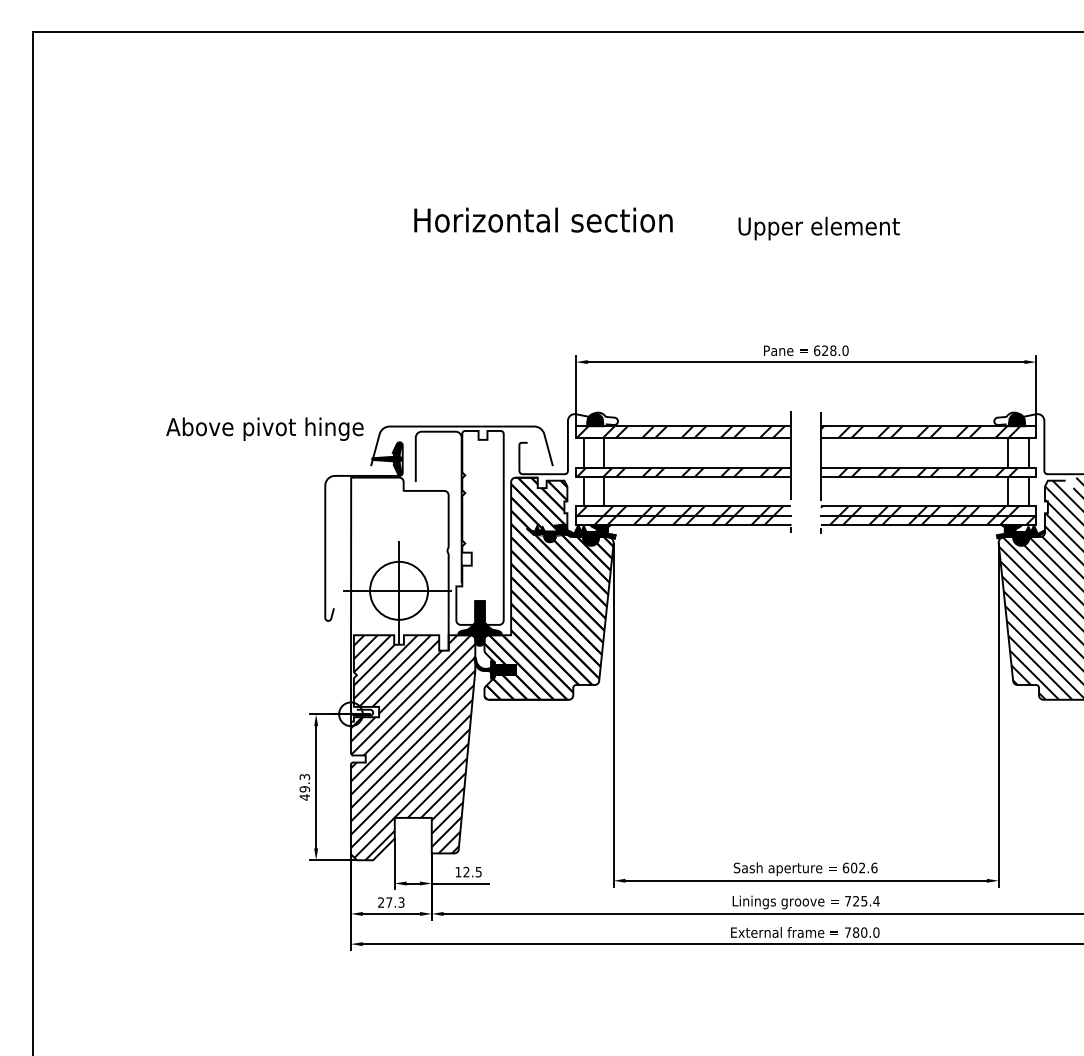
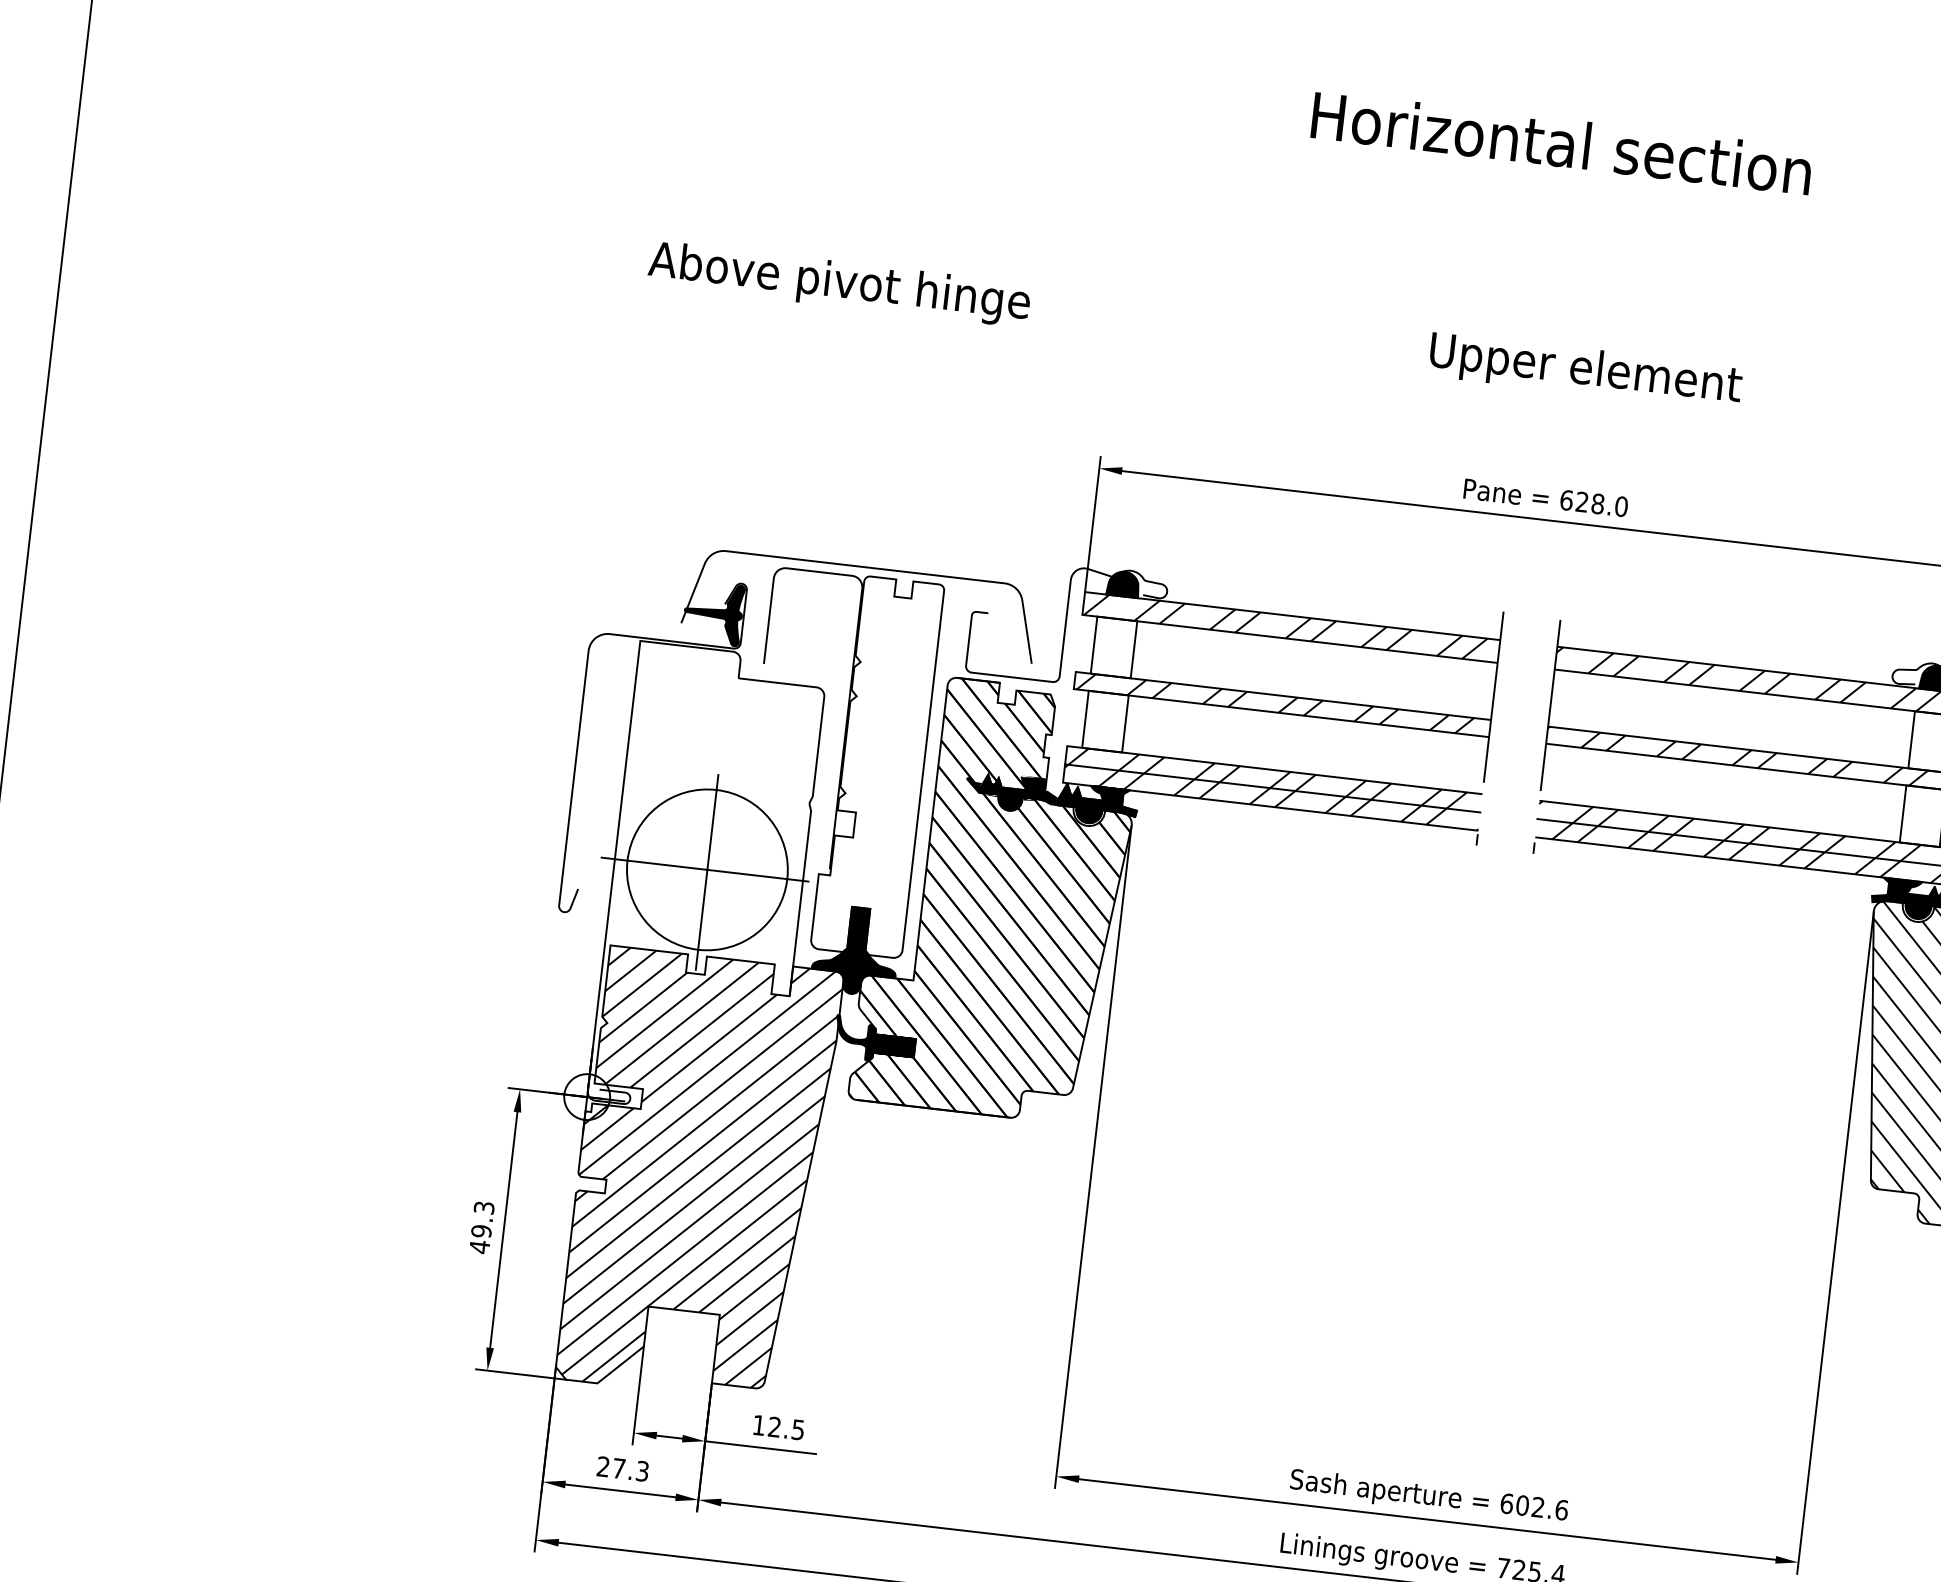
text: (543, 219) -> (1562, 141), moved
text: (818, 228) -> (1584, 371), moved
text: (264, 428) -> (838, 282), moved
circle: (398, 590) -> (706, 869), size x1.43

